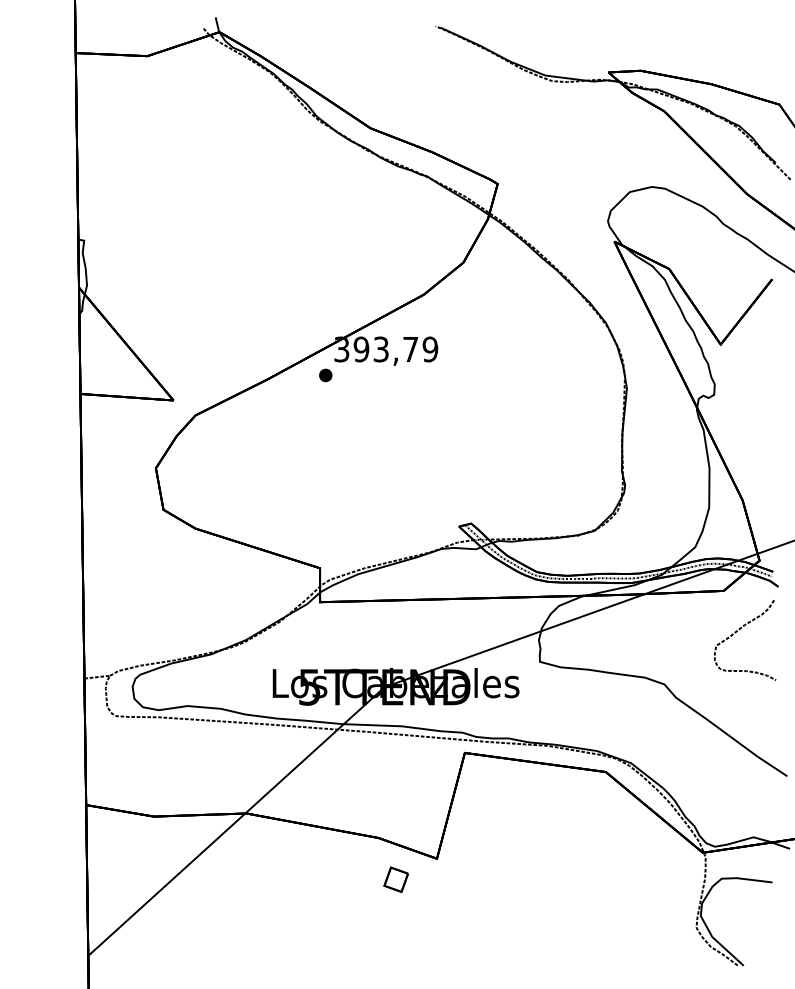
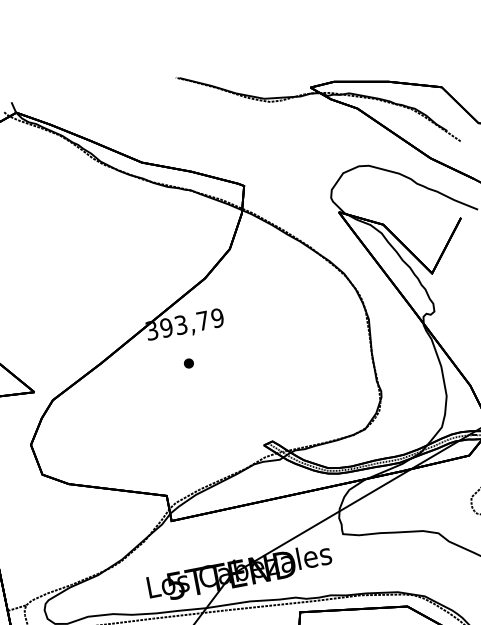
part: (325, 375) -> (188, 363), moved

